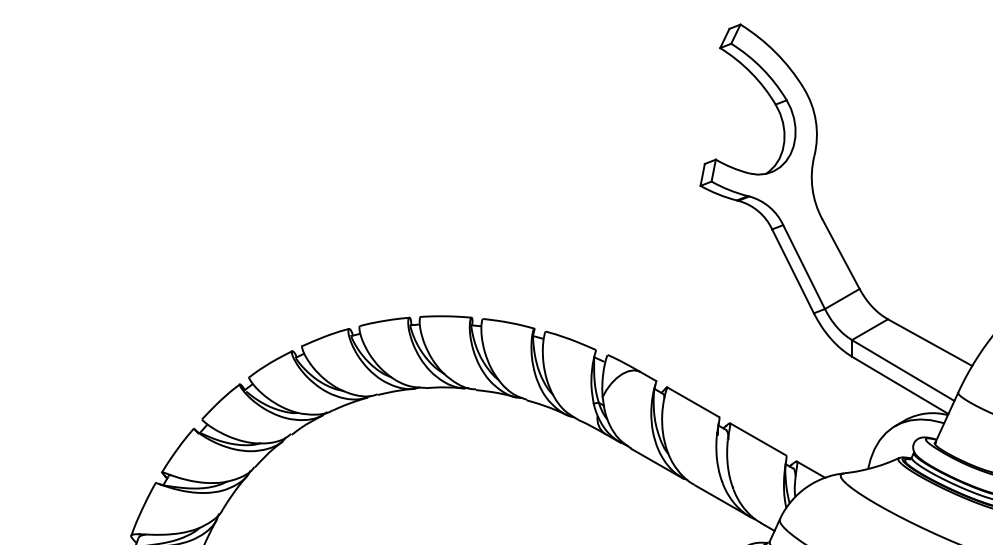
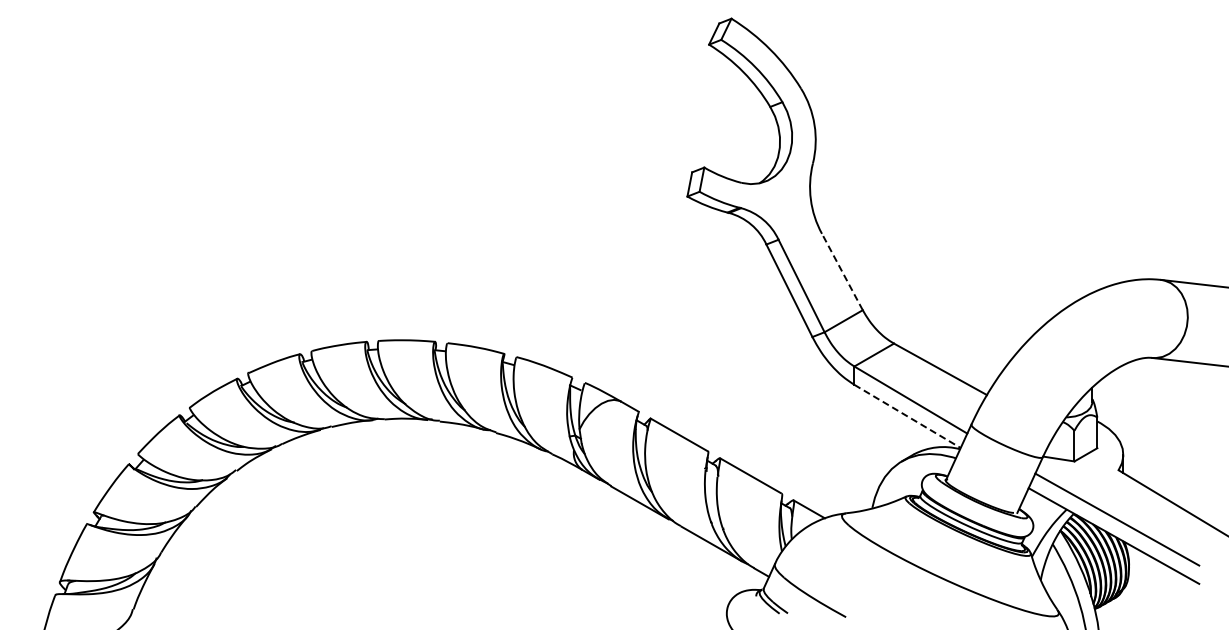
line: (841, 253) -> (842, 271), solid -> dashed
line: (900, 385) -> (907, 416), solid -> dashed

